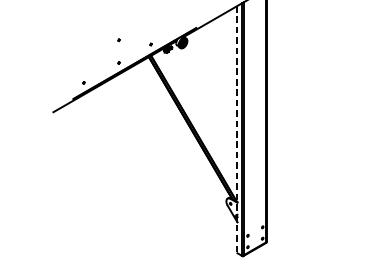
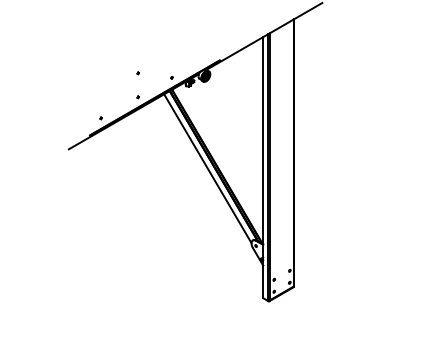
line: (237, 129) -> (263, 167), dashed -> solid
line: (184, 130) -> (207, 168), added

